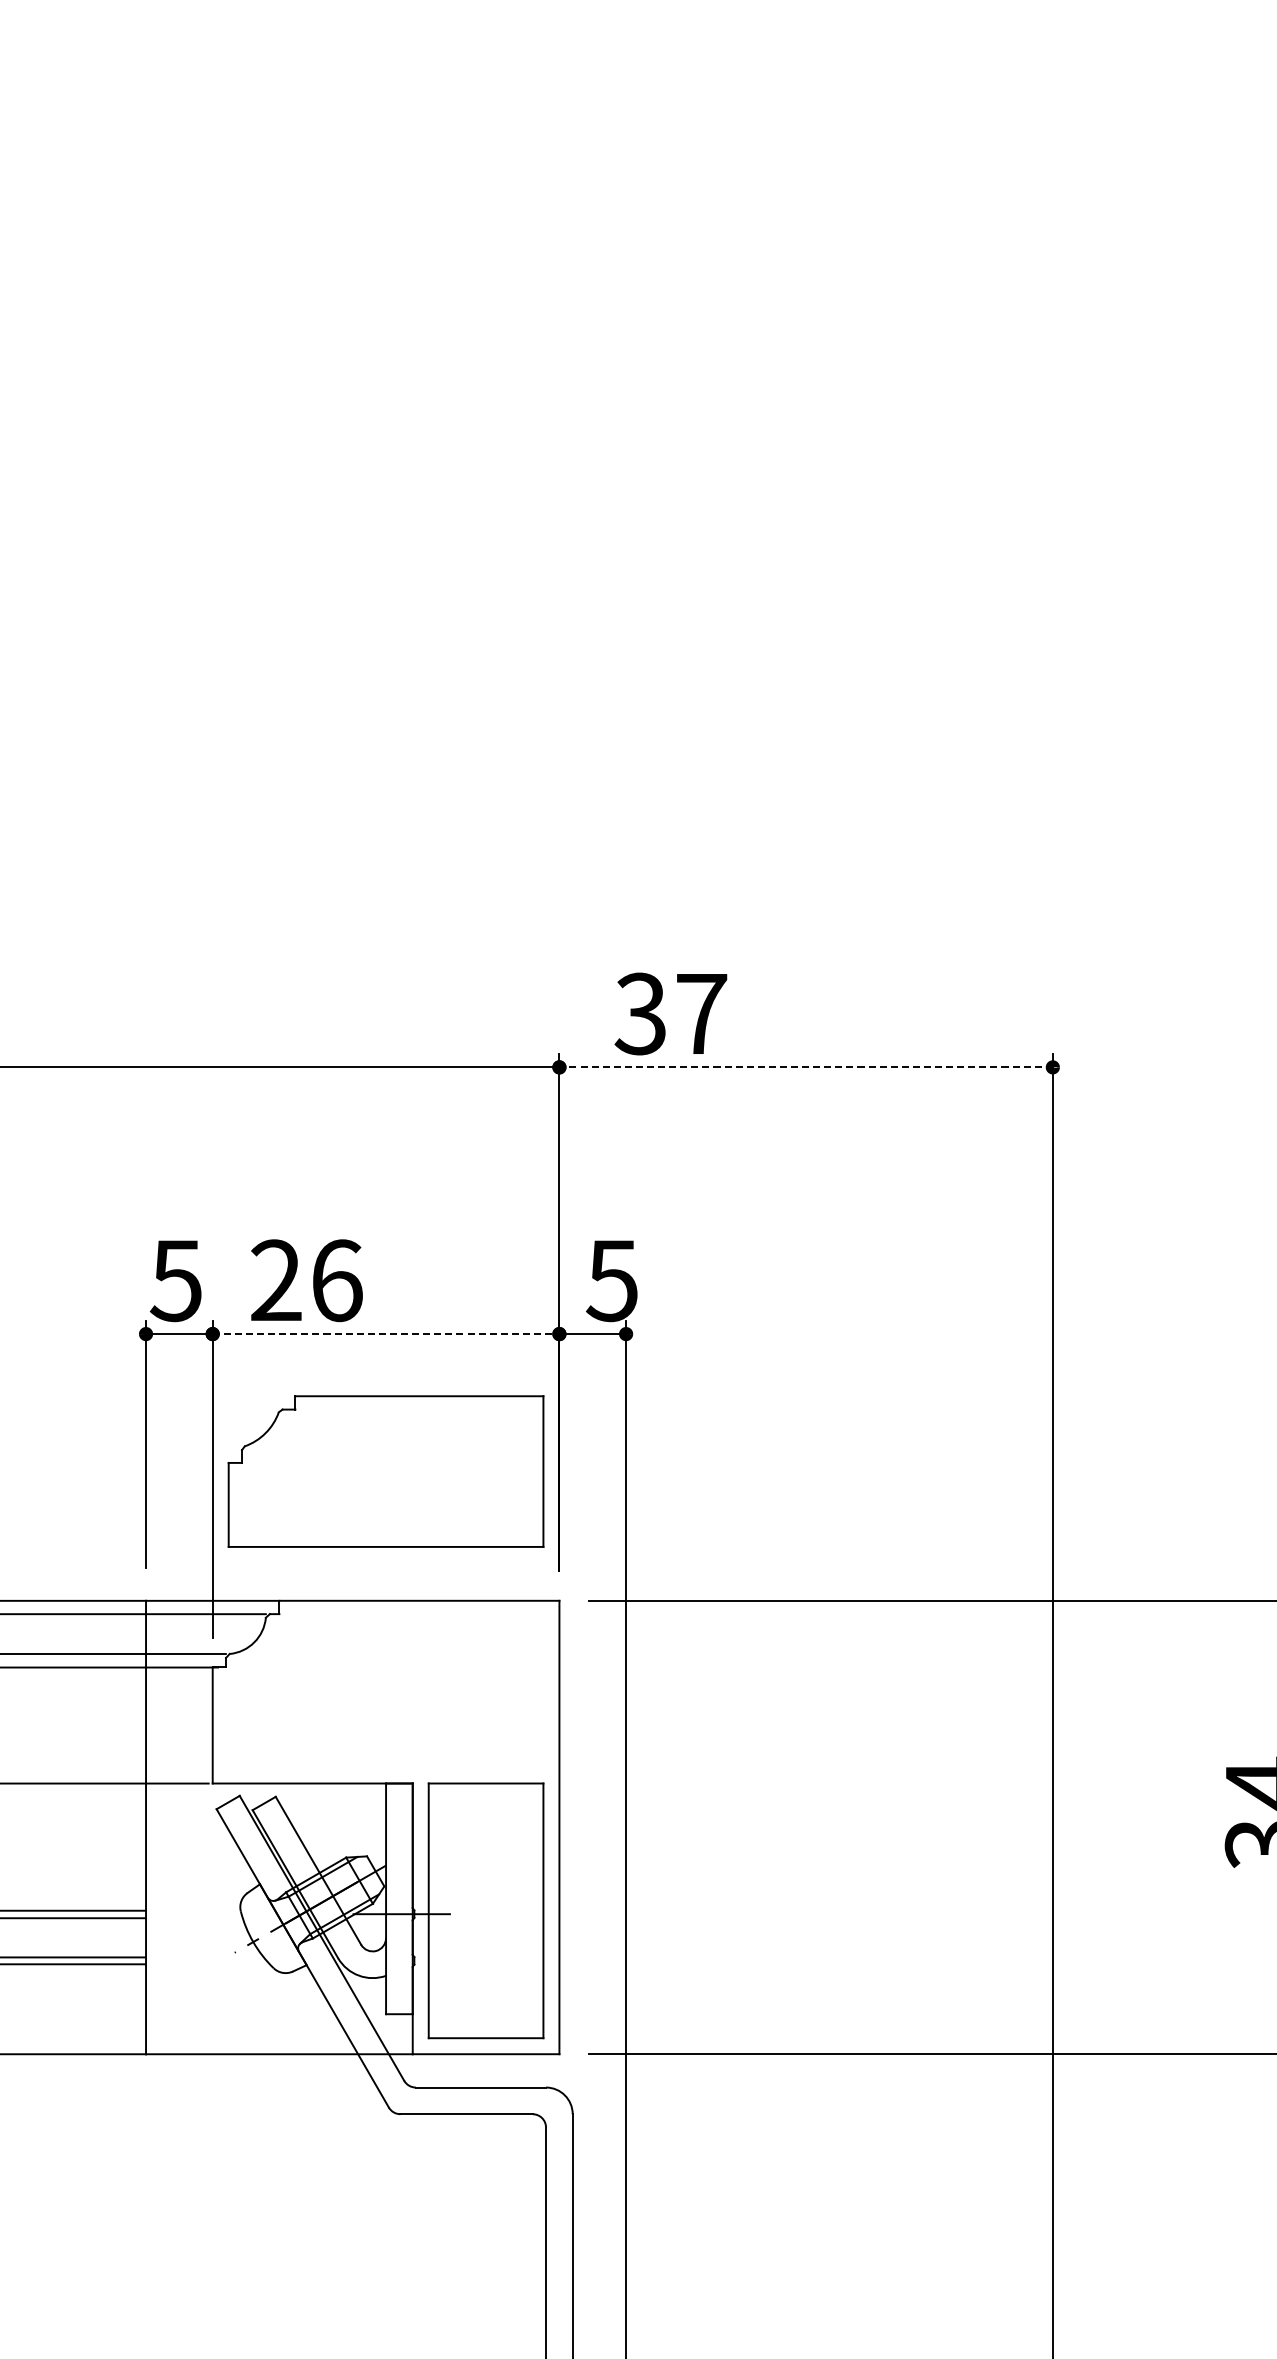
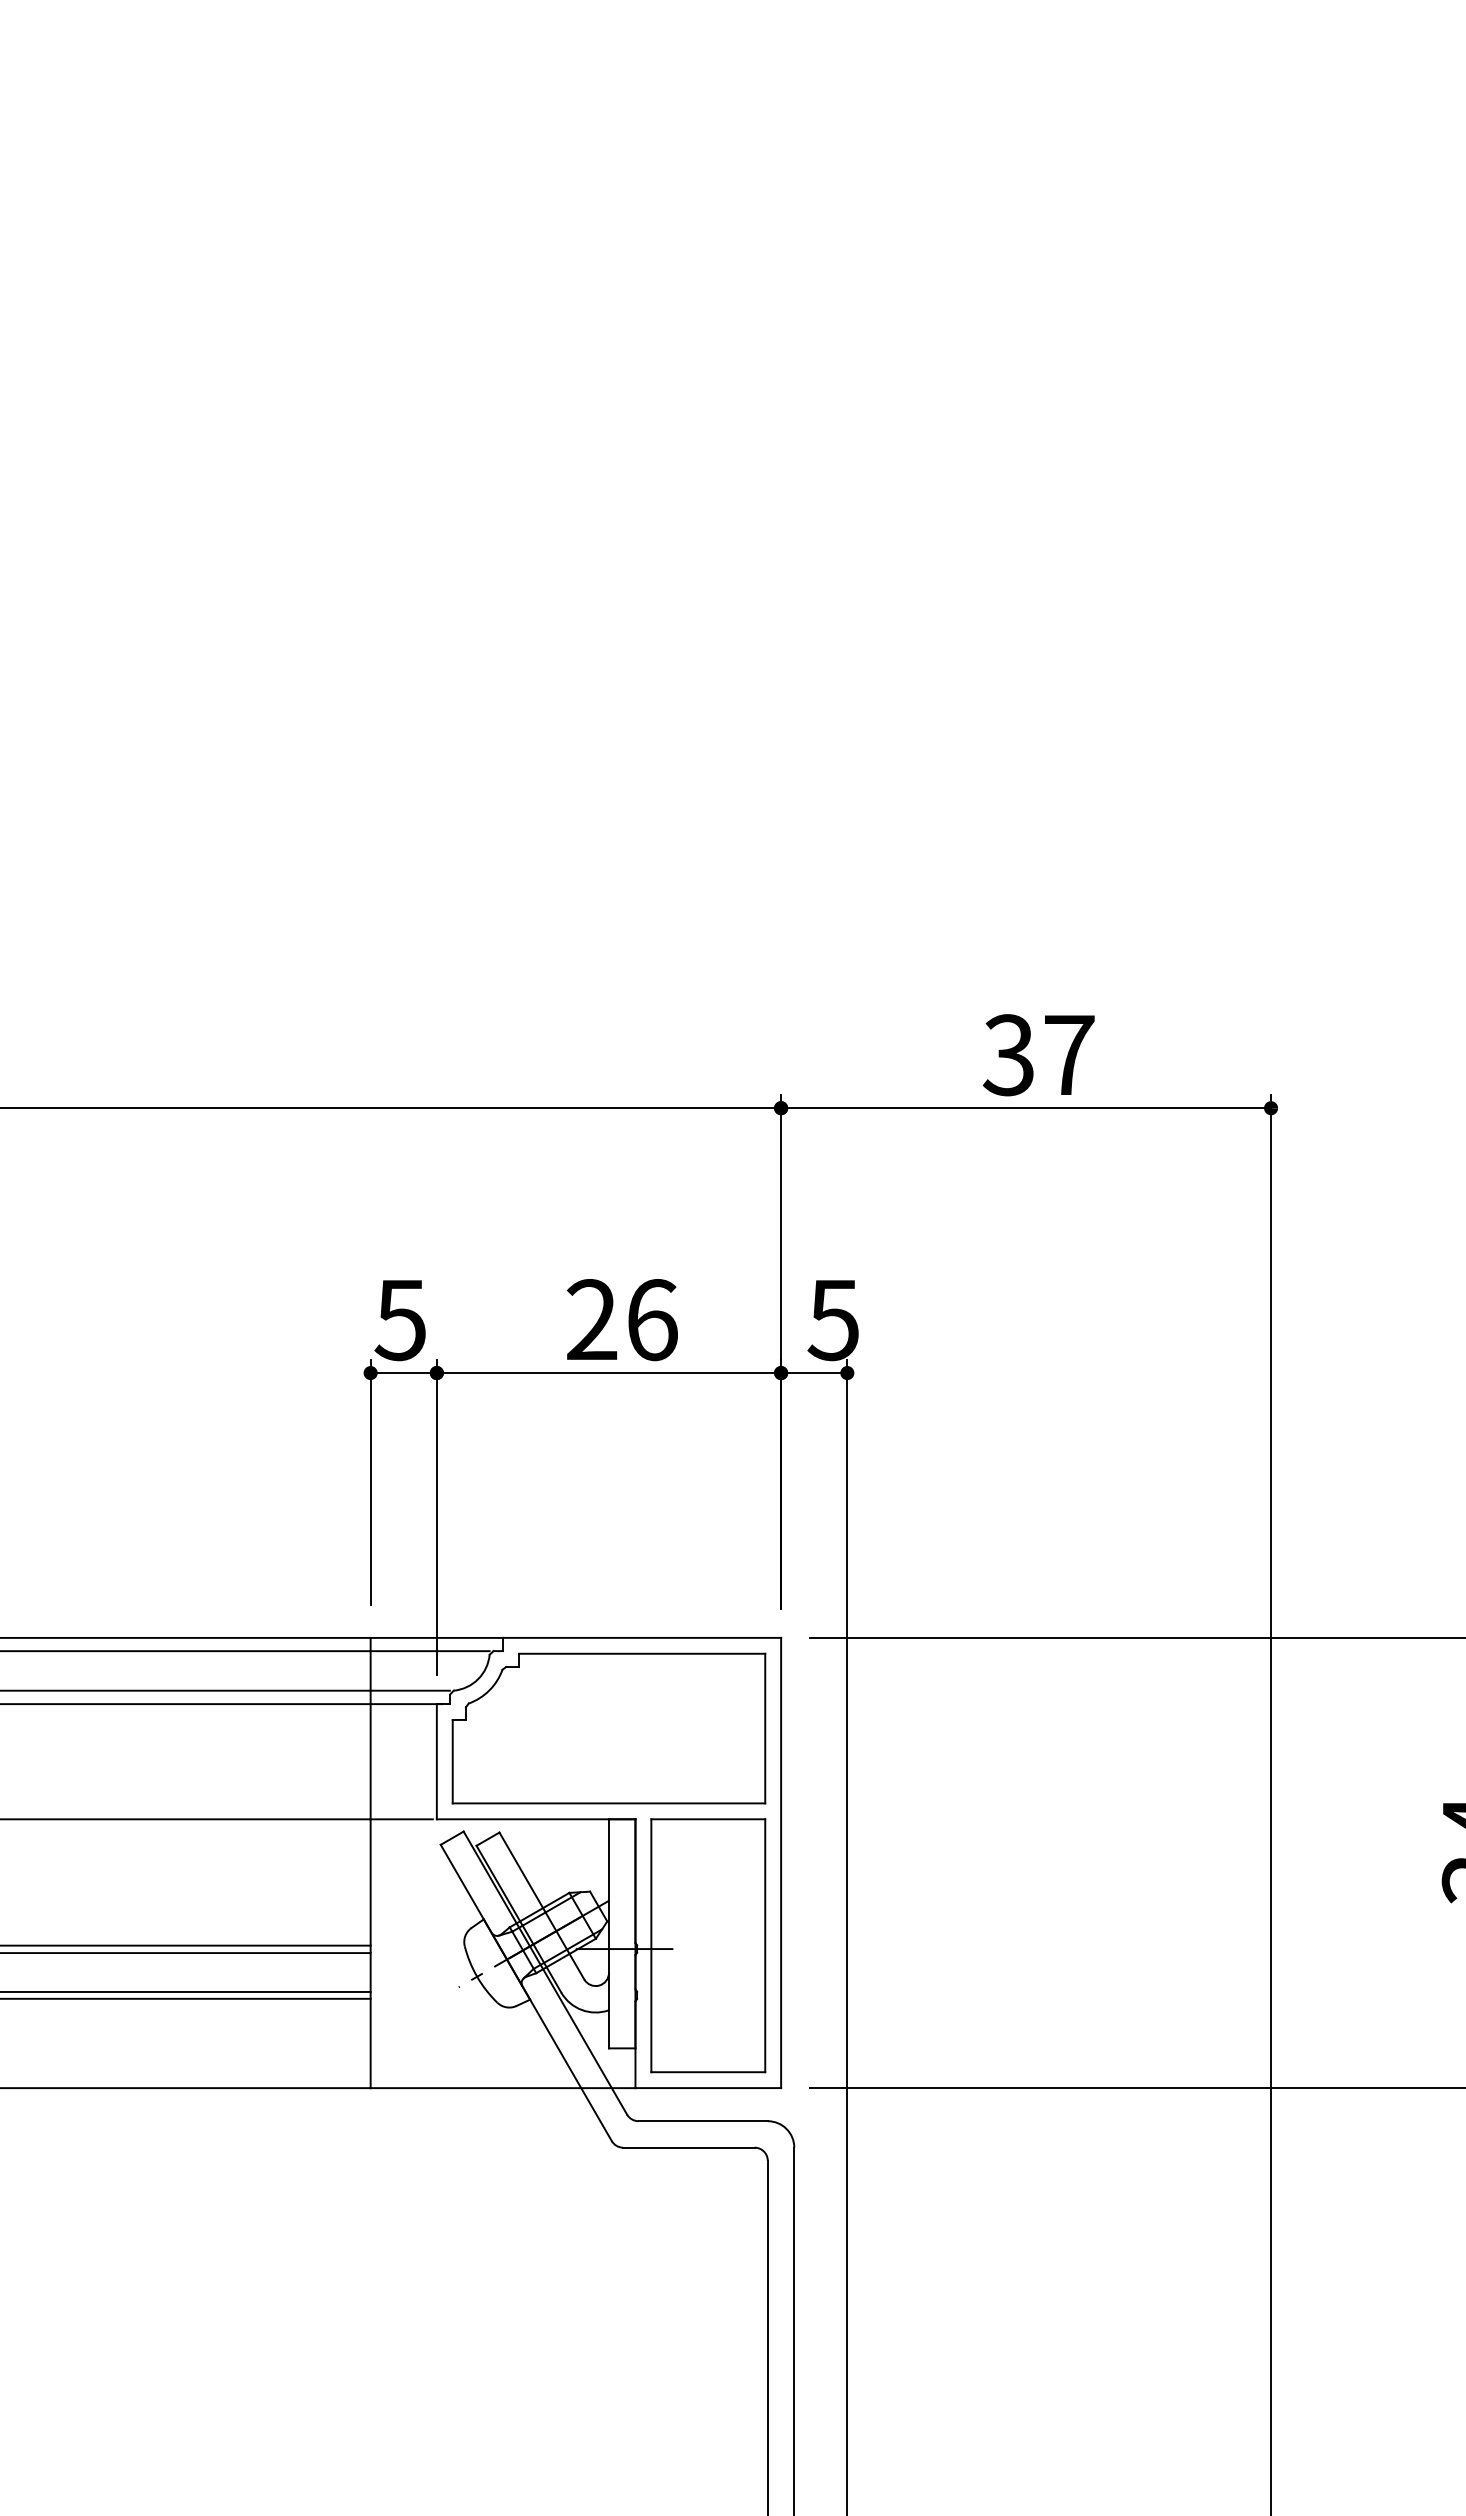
text: (670, 1014) -> (1038, 1055), moved
line: (806, 1067) -> (1026, 1108), dashed -> solid
text: (307, 1281) -> (622, 1320), moved
line: (386, 1334) -> (609, 1373), dashed -> solid
part: (385, 1471) -> (608, 1728), moved

